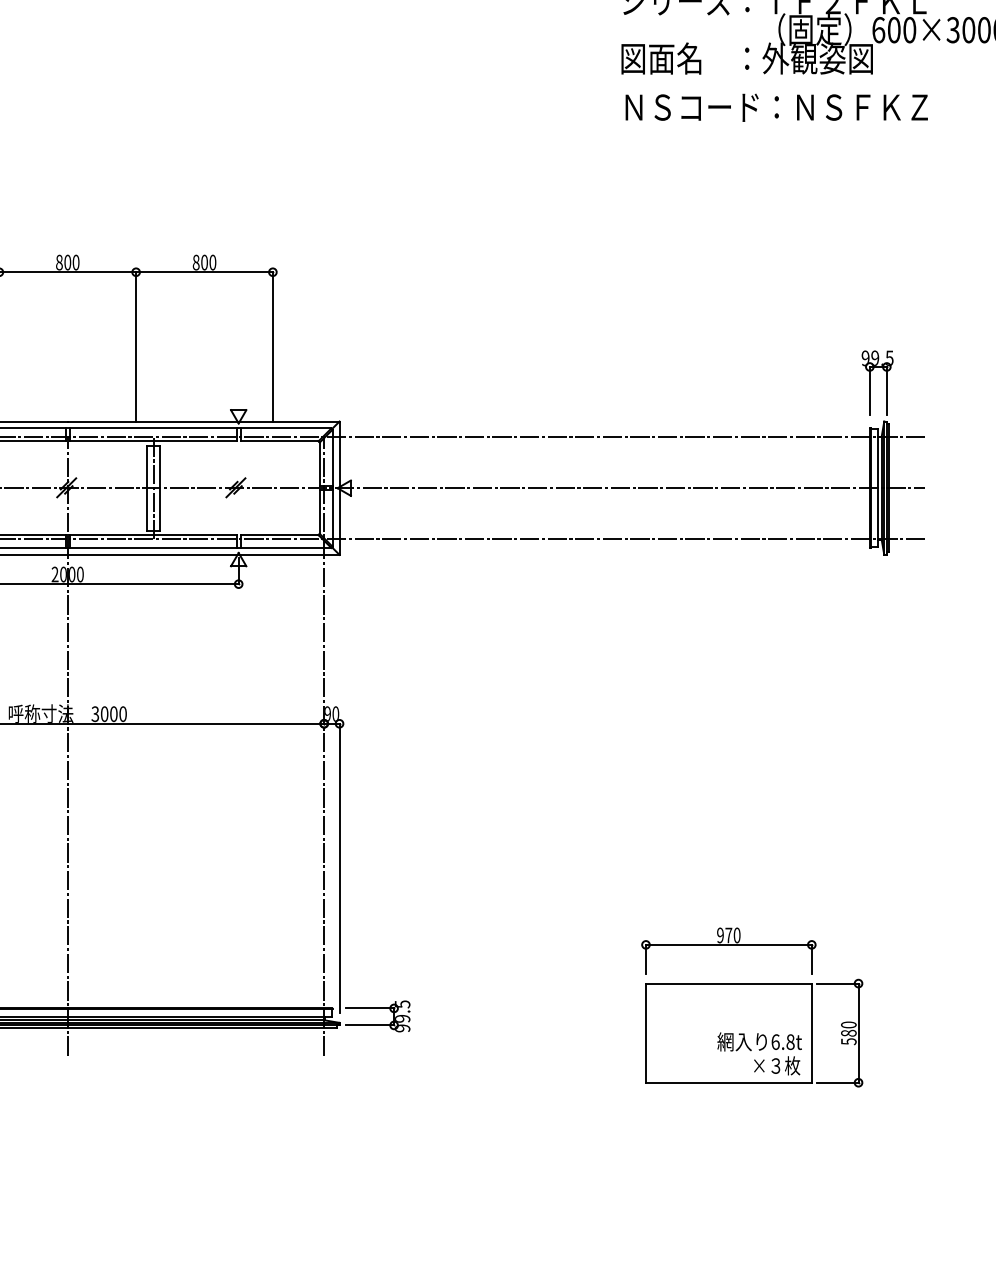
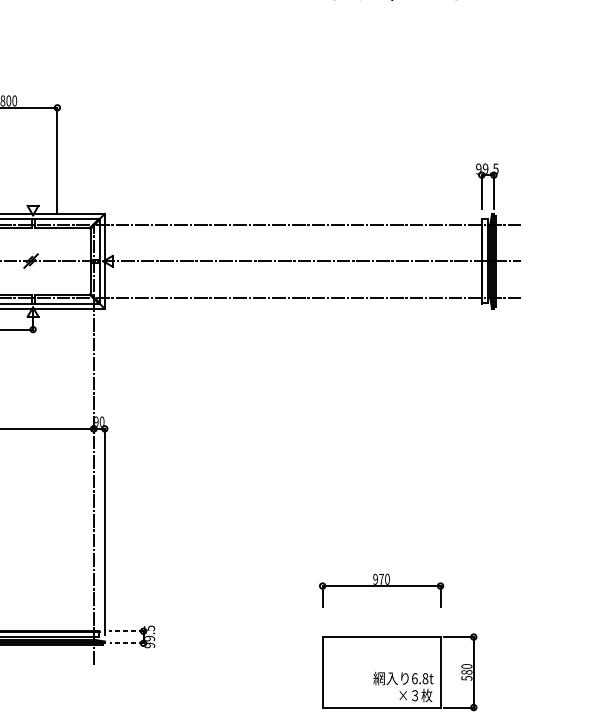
line: (370, 1008) -> (126, 631), solid -> dashed
line: (370, 1025) -> (126, 643), solid -> dashed
part: (754, 1032) -> (399, 671), moved

